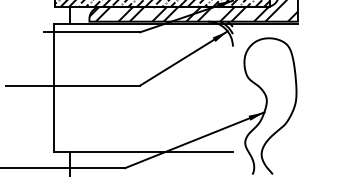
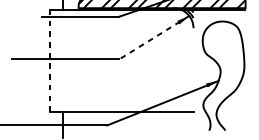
line: (183, 58) -> (153, 37), solid -> dashed
line: (54, 87) -> (50, 60), solid -> dashed

